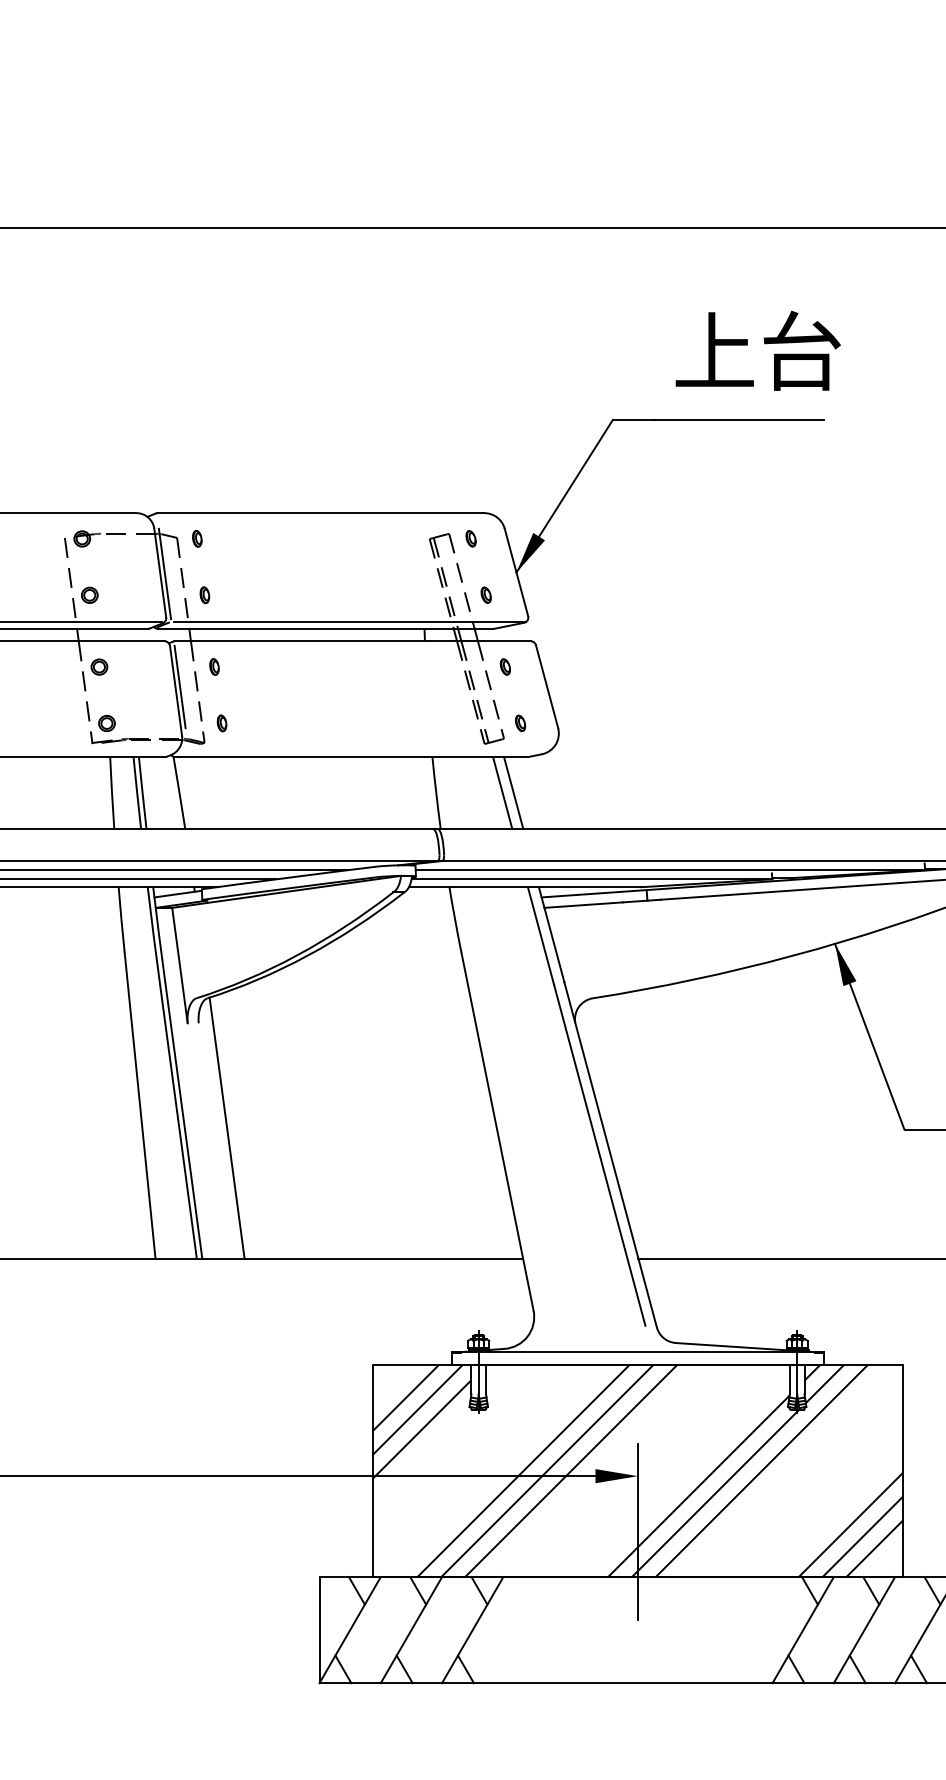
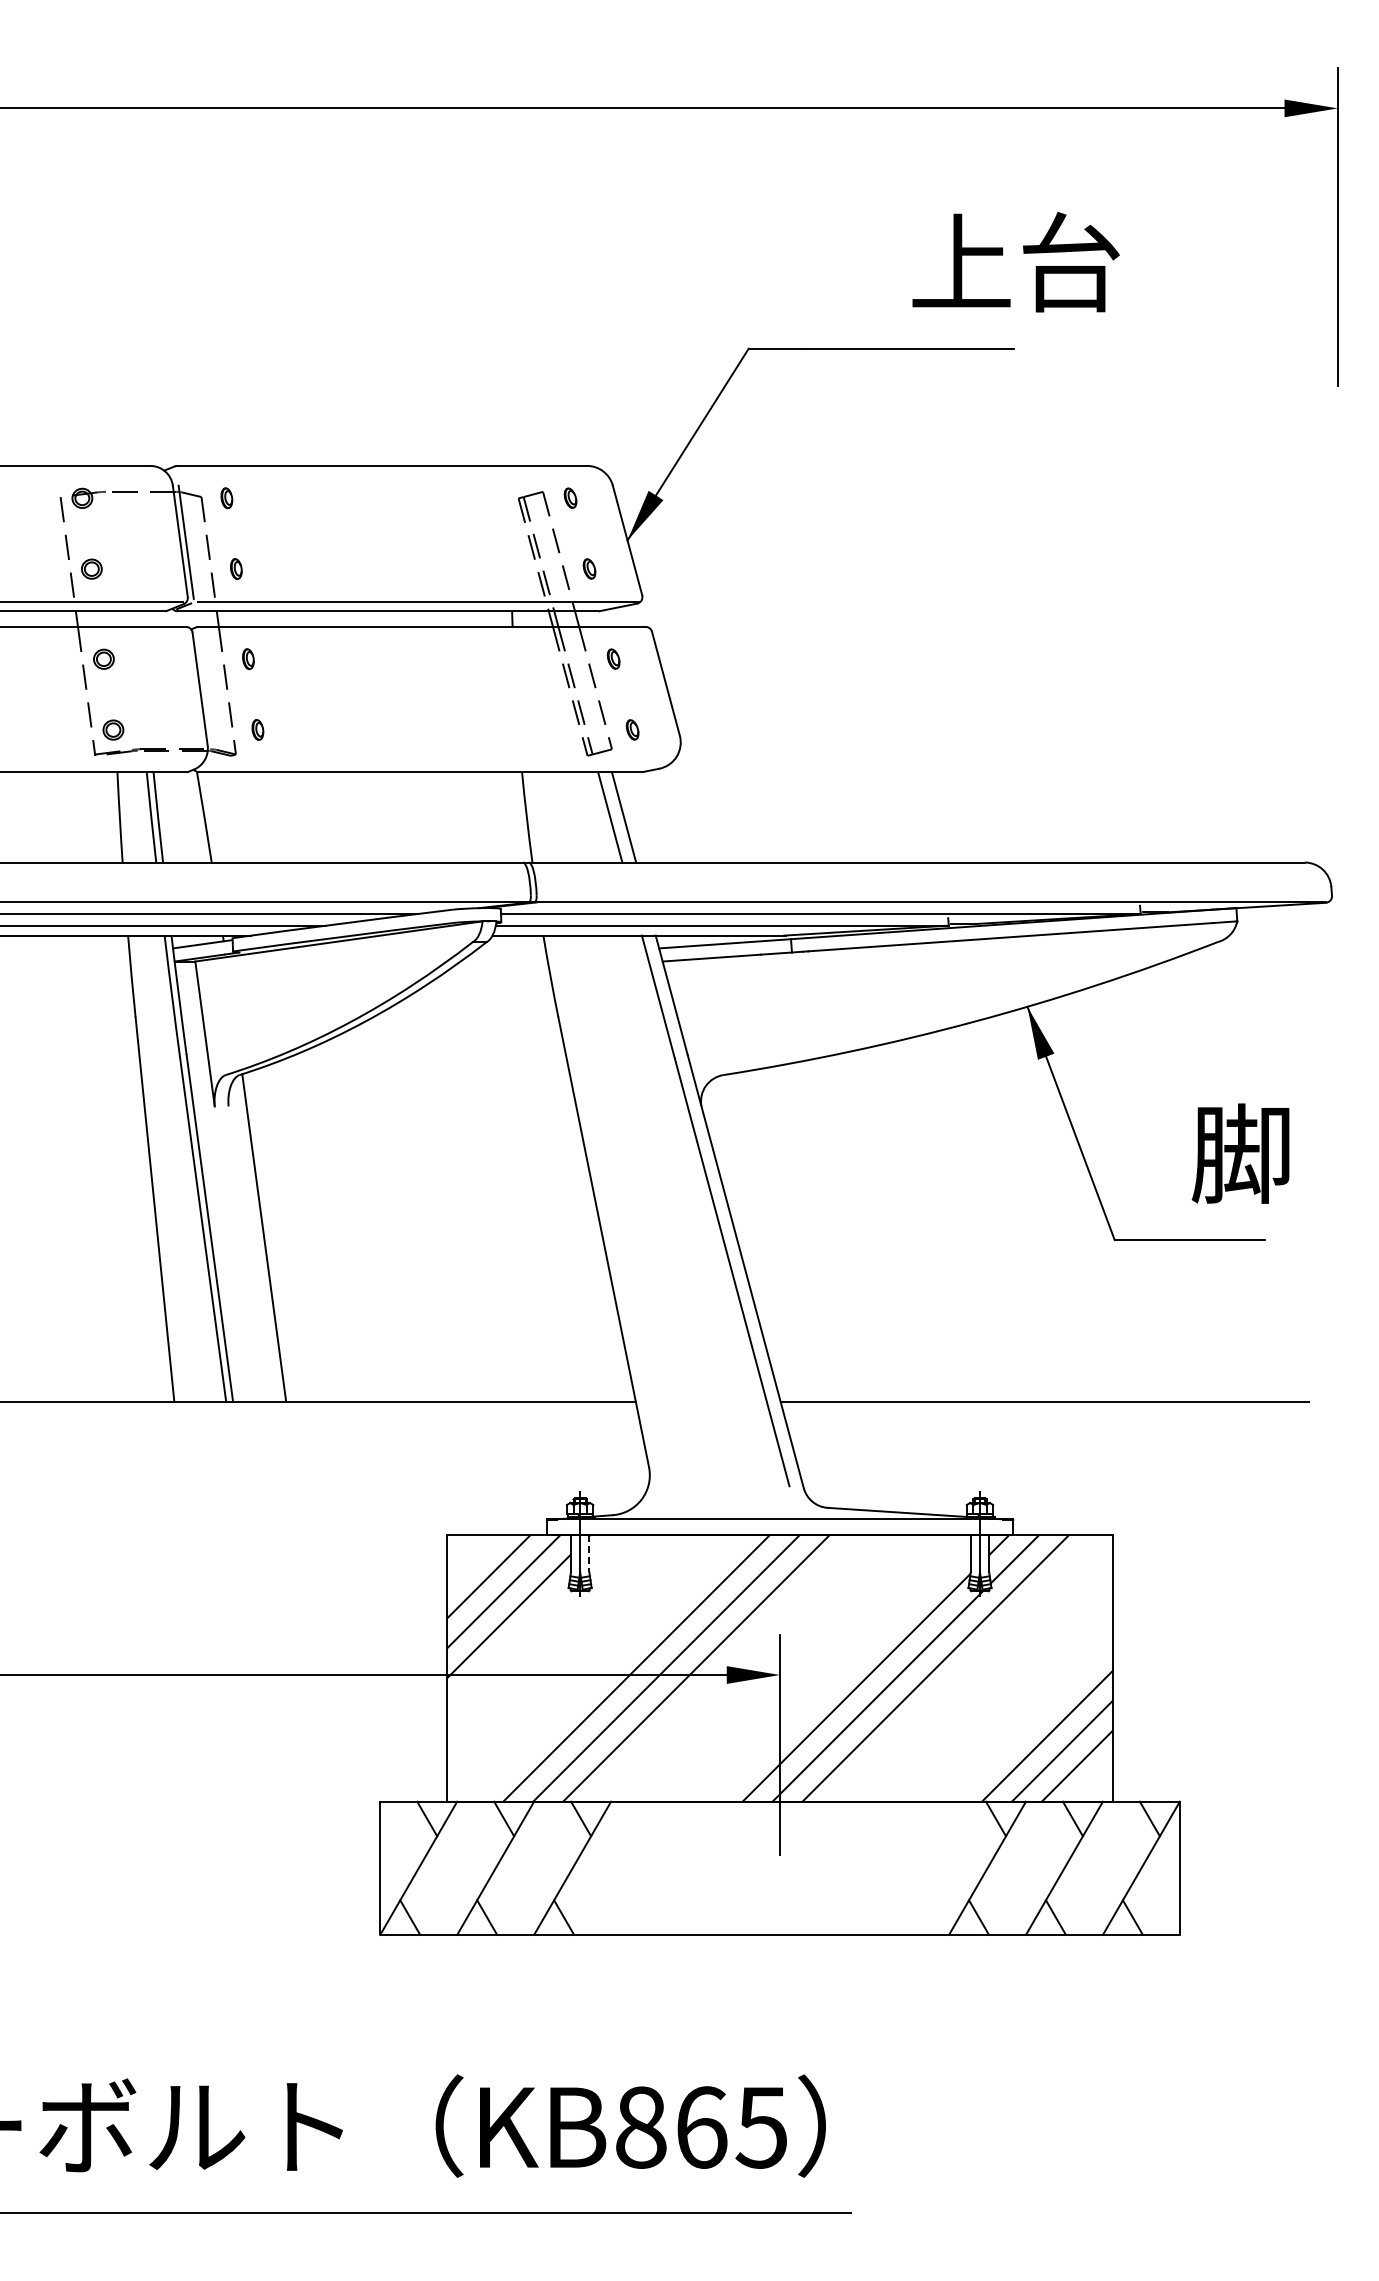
text: (757, 351) -> (1015, 262), moved
line: (180, 686) -> (205, 683), removed
line: (486, 1379) -> (589, 1553), solid -> dashed

